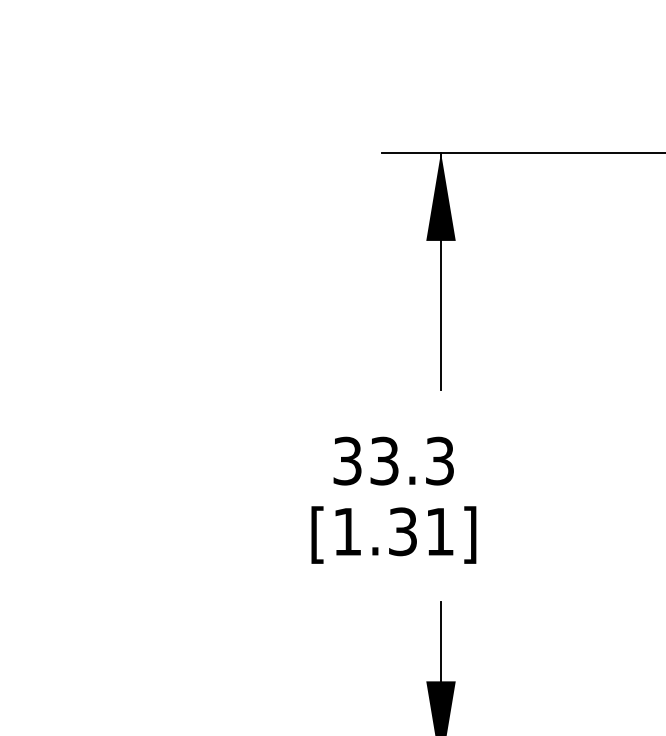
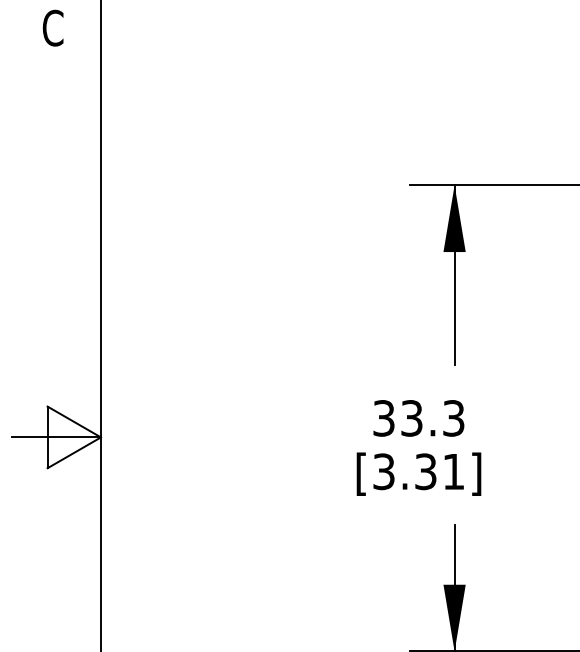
text: (346, 531) -> (383, 471), [1.31] -> [3.31]

